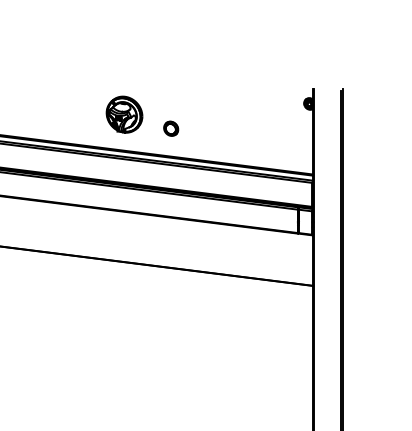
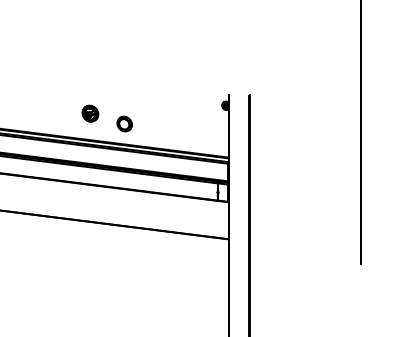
part: (124, 114) -> (90, 113), size x0.6
part: (170, 128) -> (124, 123), size x1.4

